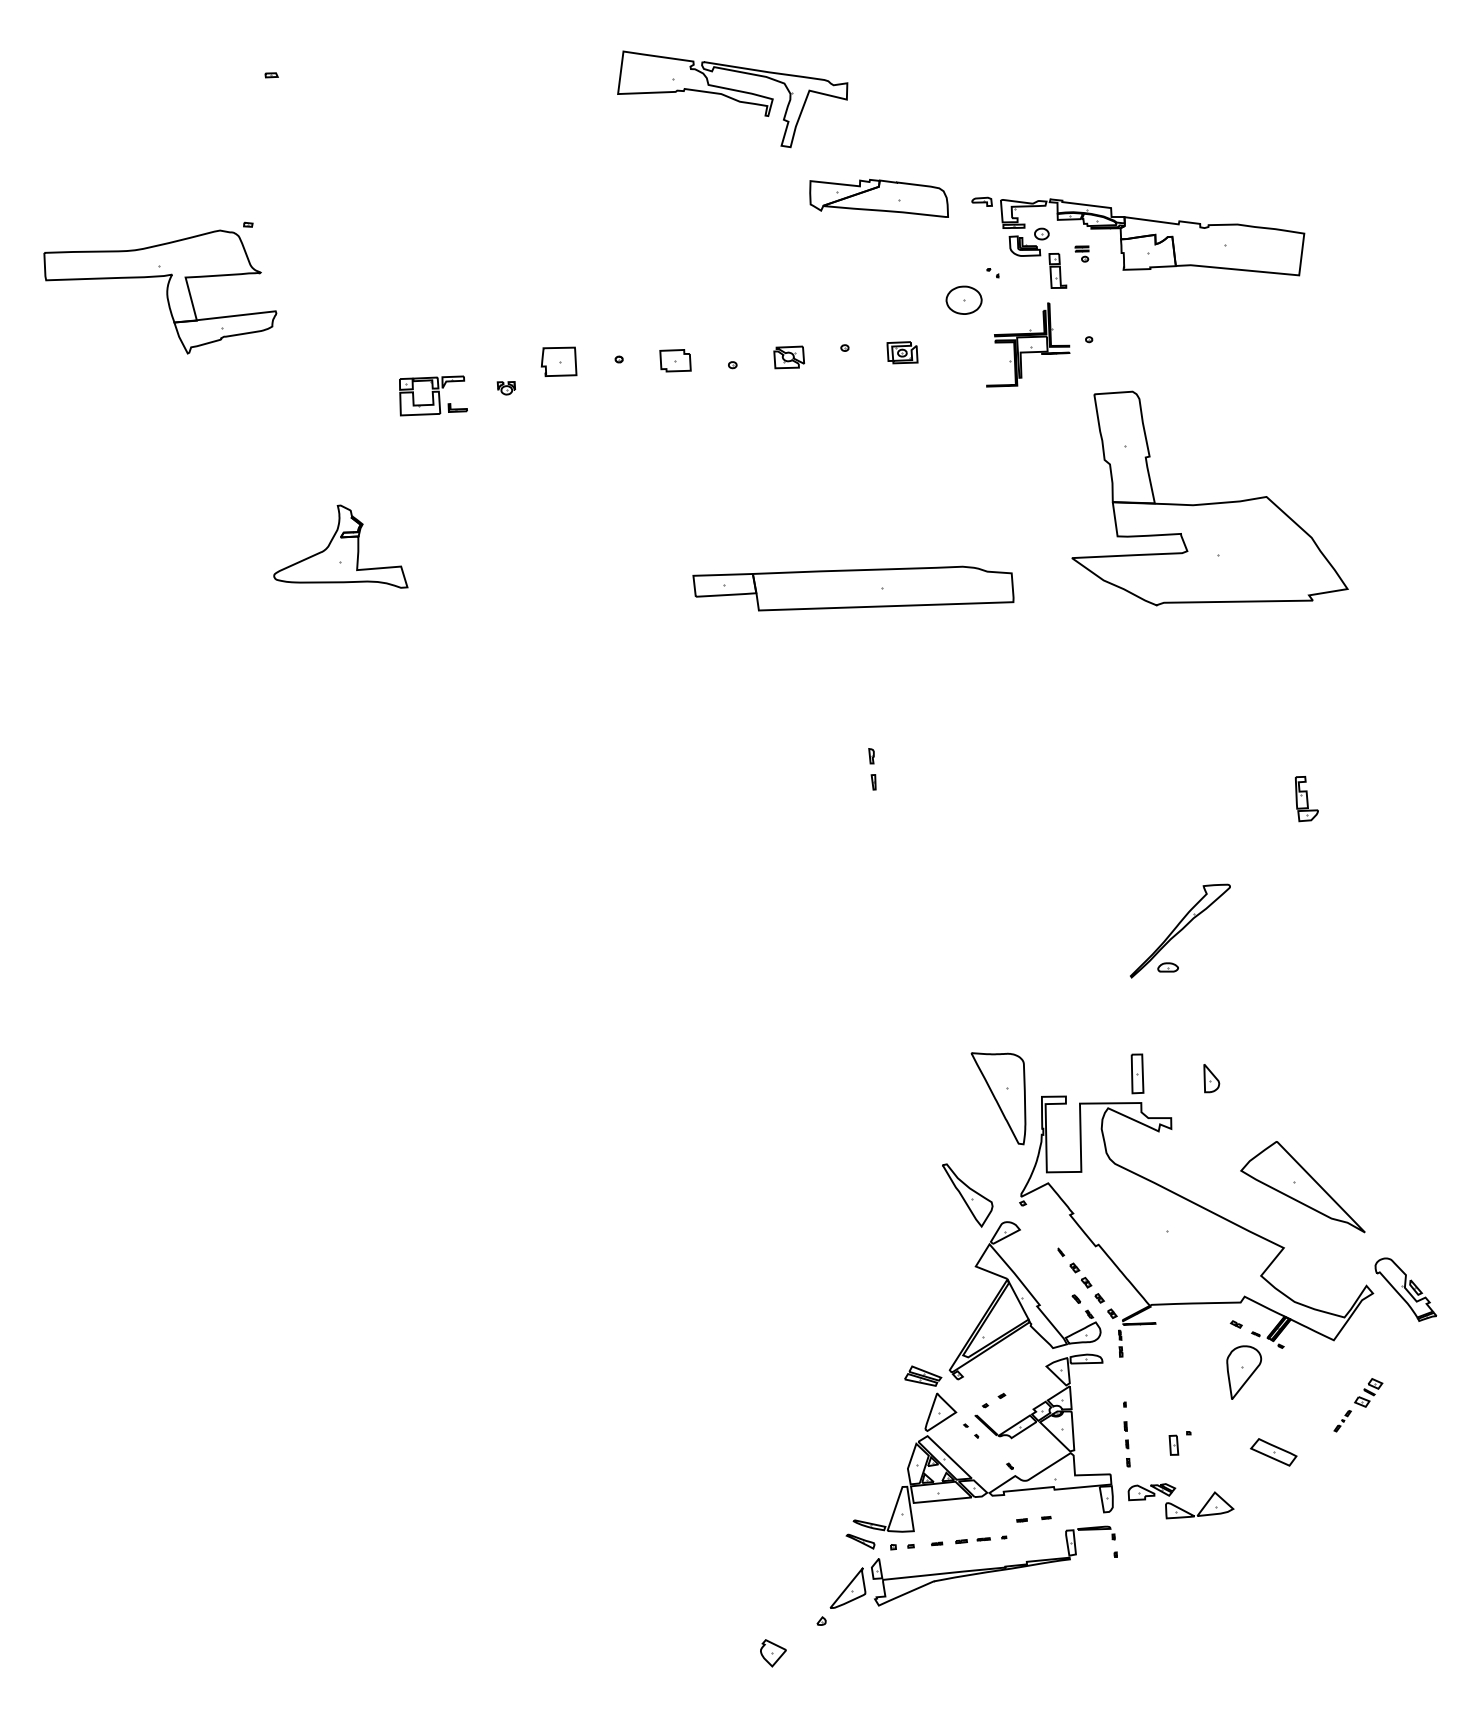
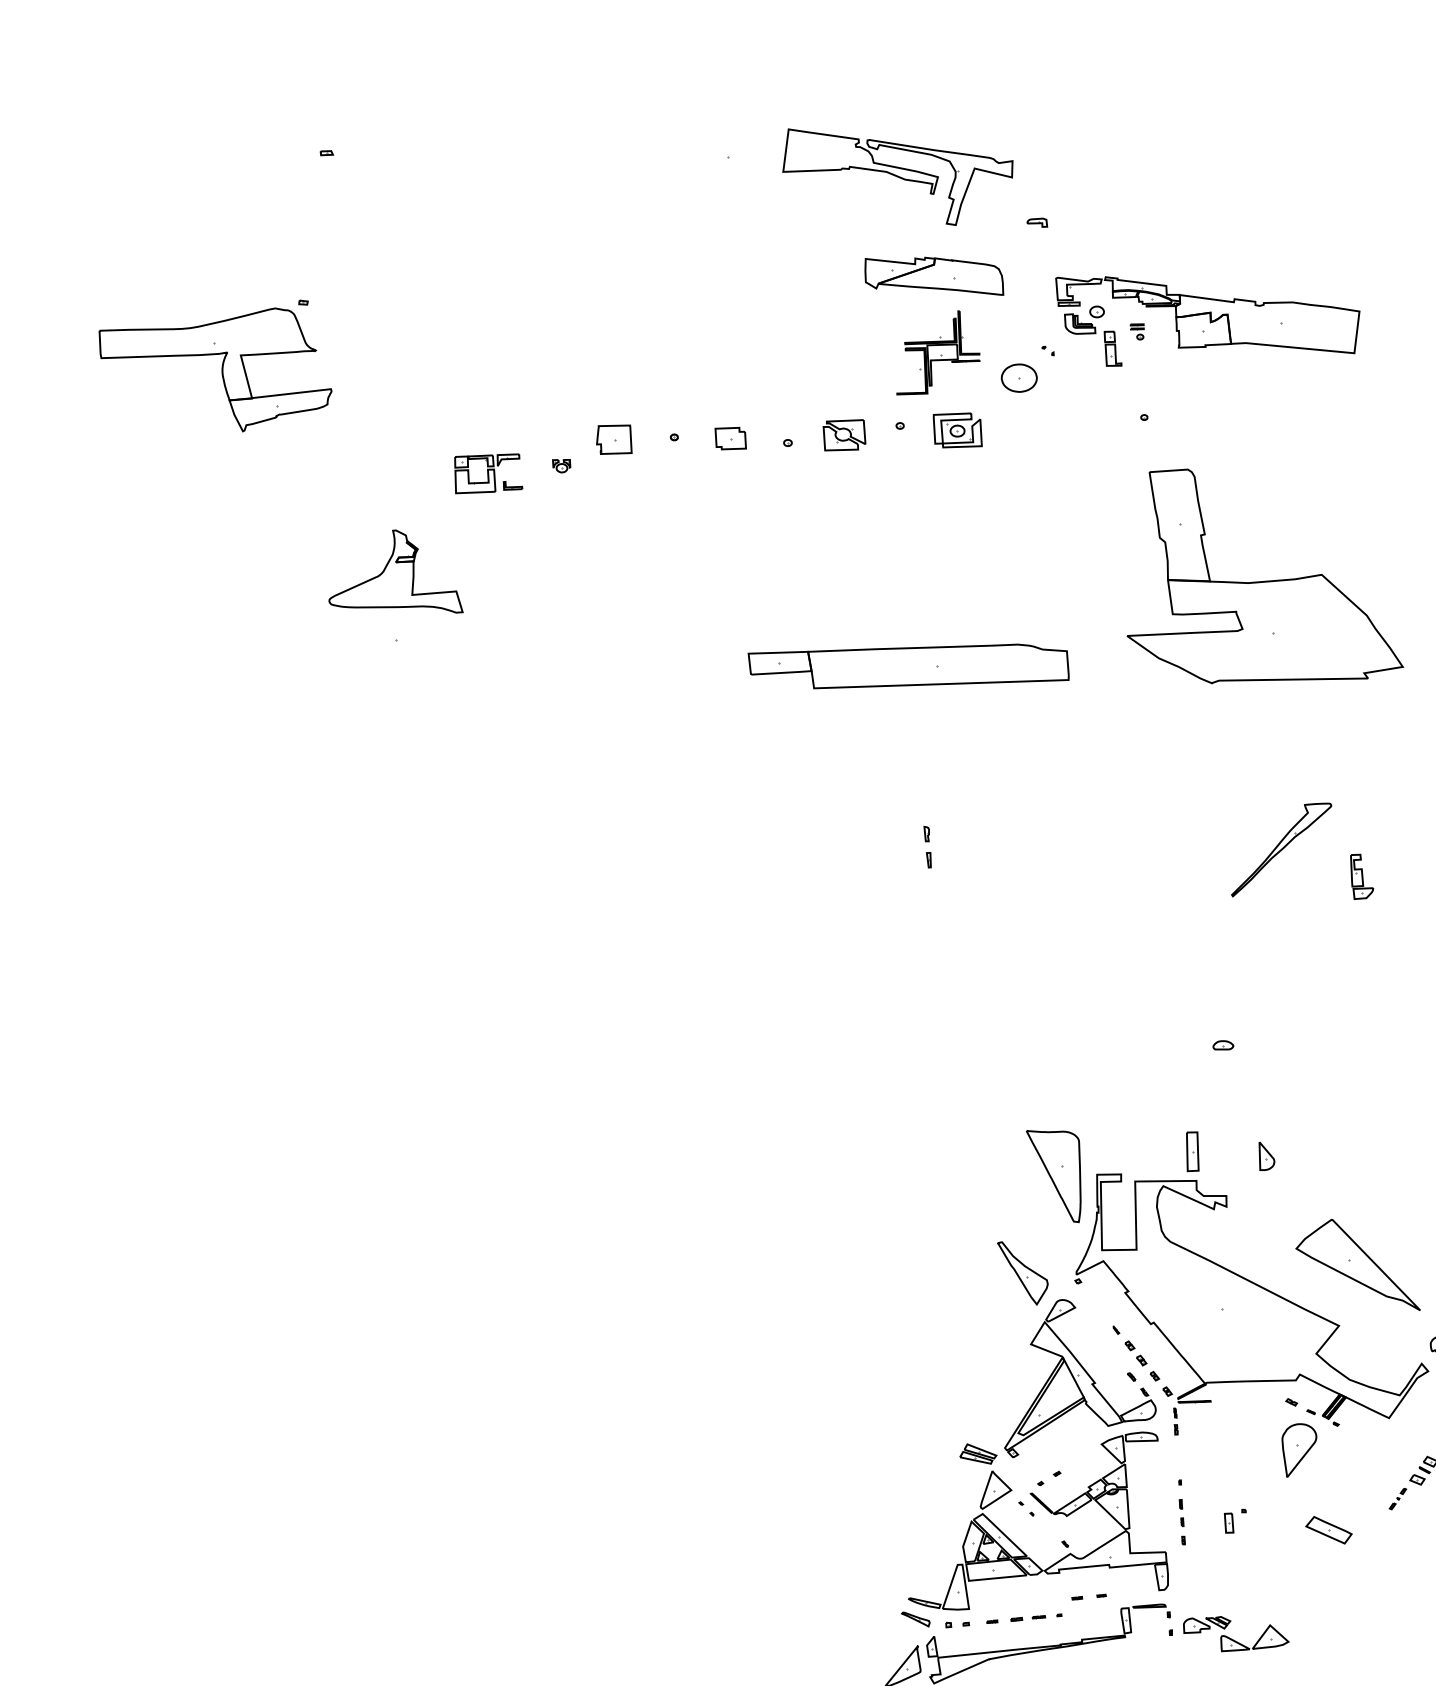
part: (732, 99) -> (897, 177), moved
part: (981, 201) -> (1036, 222), moved
part: (1028, 344) -> (938, 352), moved
part: (902, 352) -> (957, 430), size x1.6
part: (788, 357) -> (843, 435), size x1.4
part: (340, 546) -> (395, 571), moved
part: (1180, 930) -> (1281, 849), moved
part: (1180, 1501) -> (1235, 1634), moved

